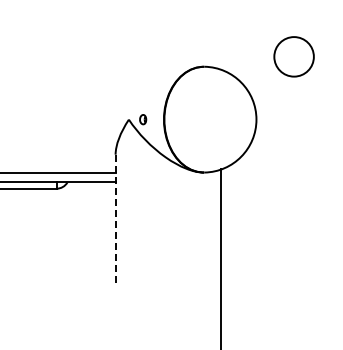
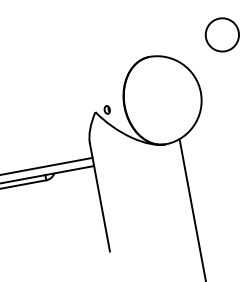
line: (115, 220) -> (99, 197), dashed -> solid

